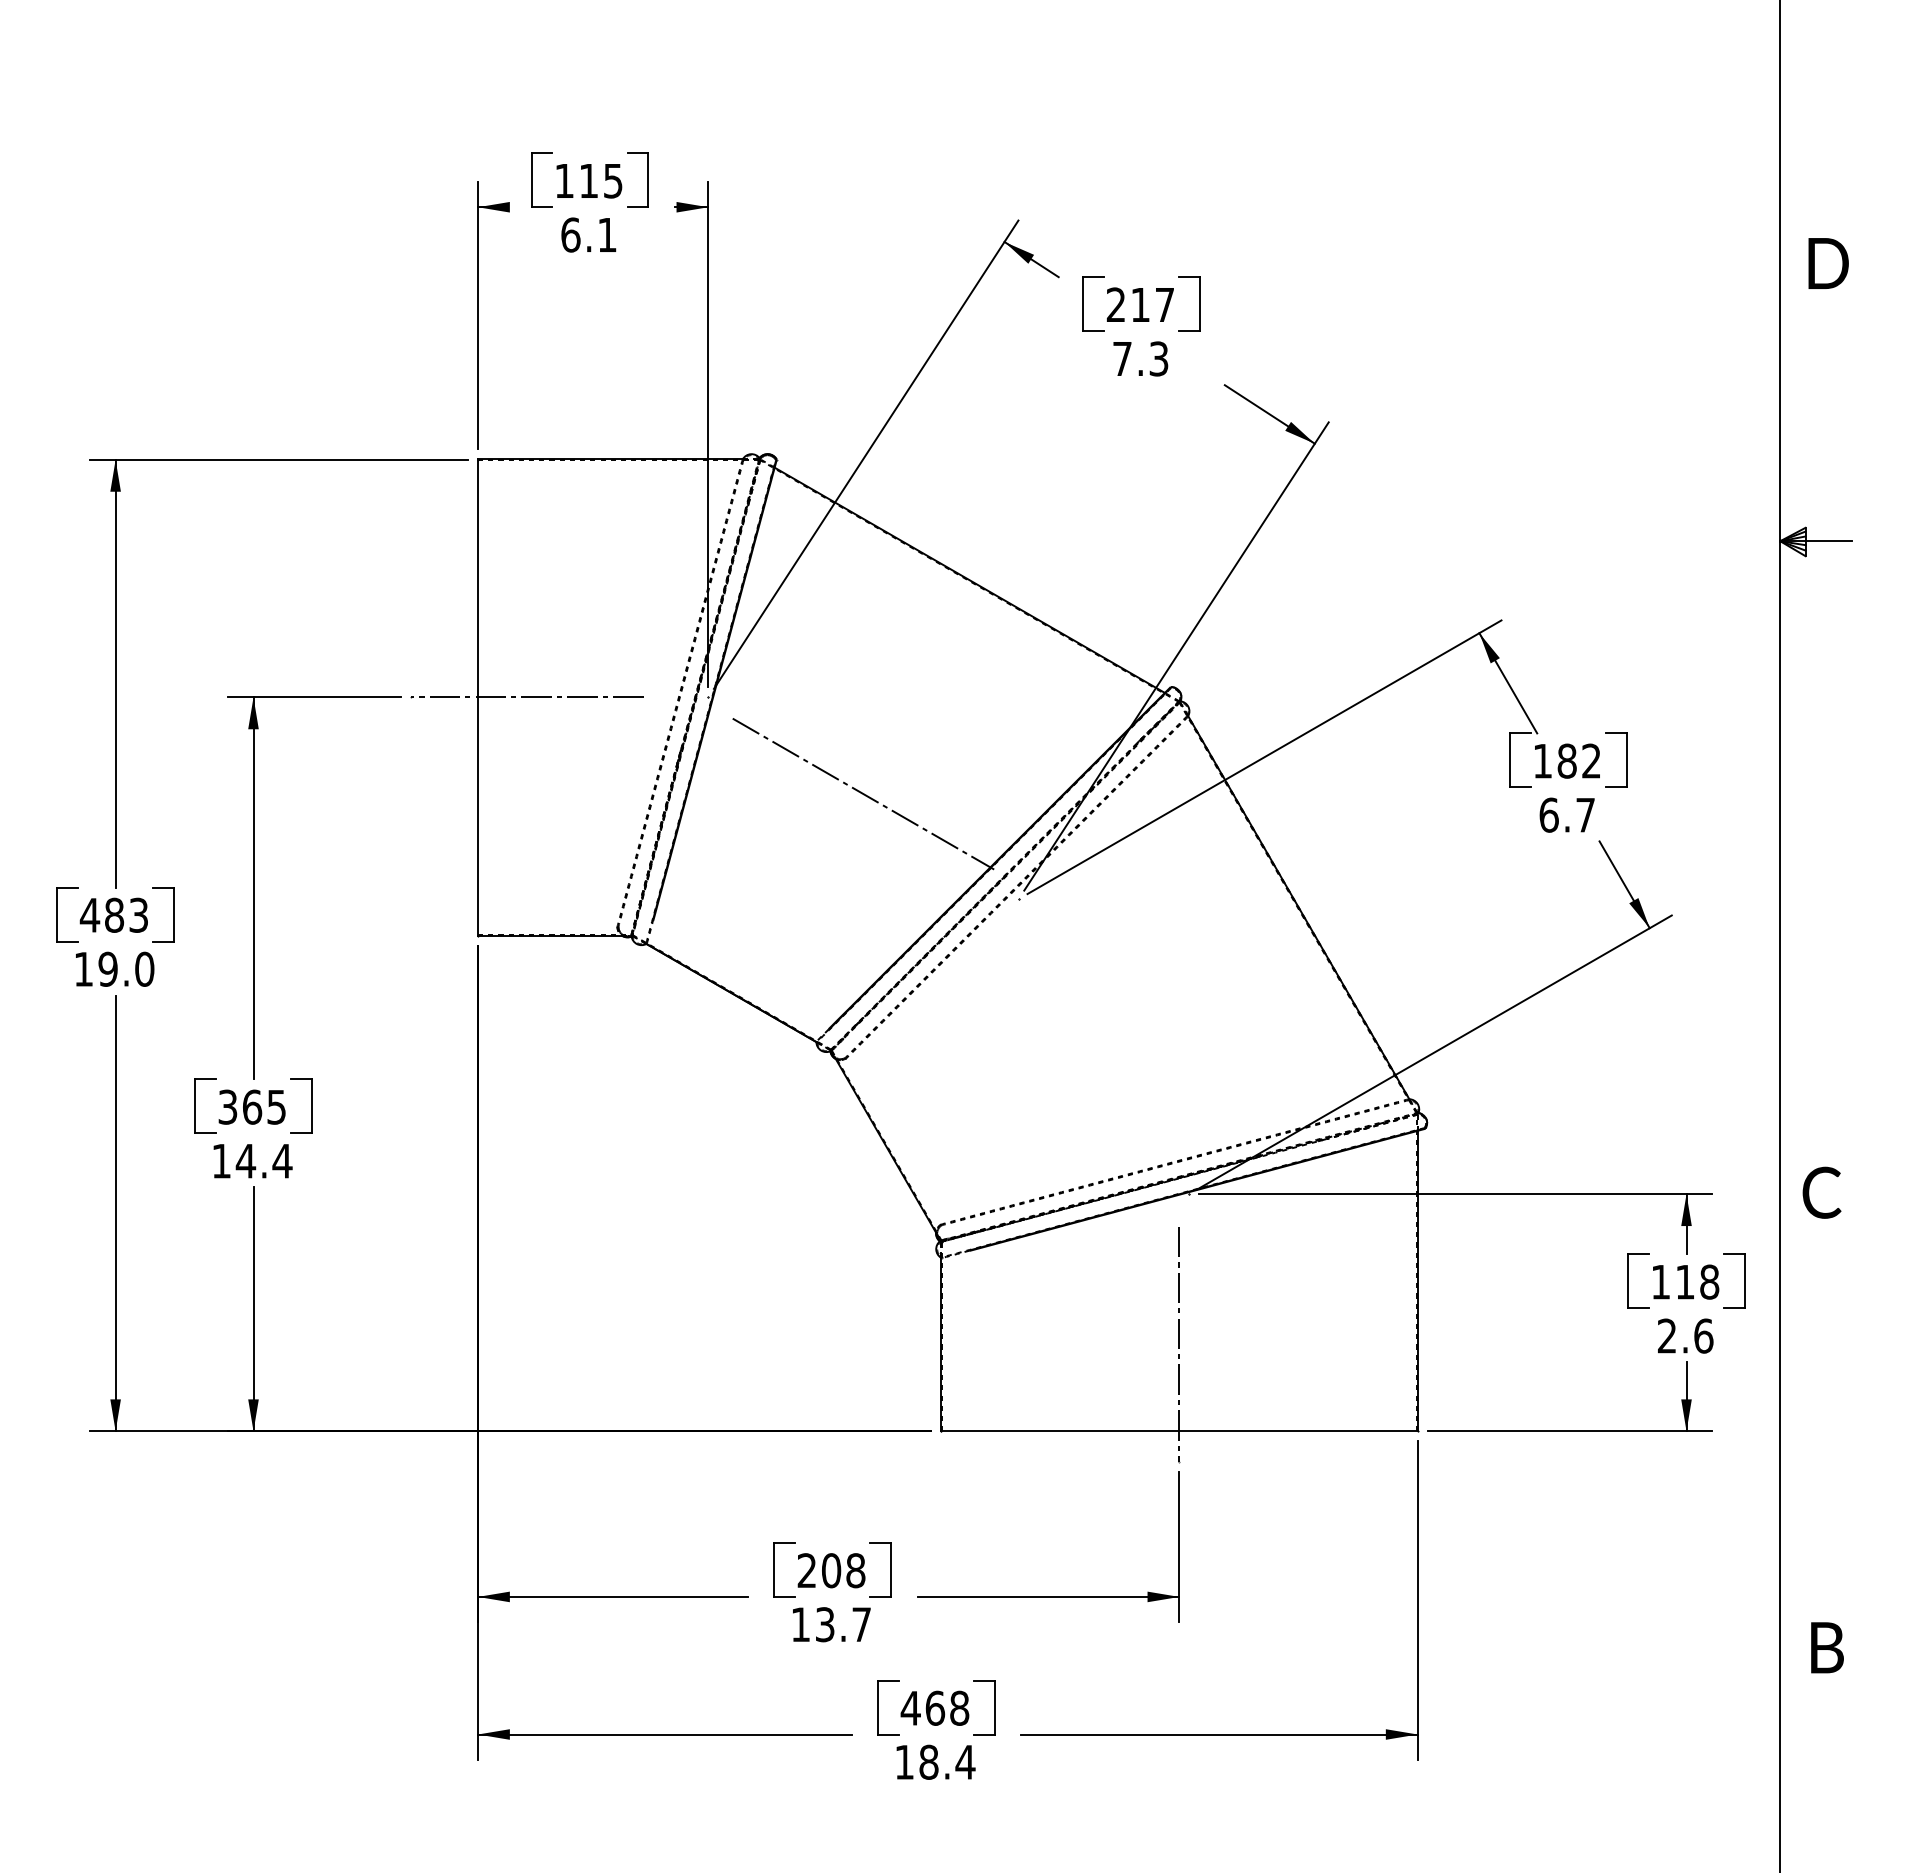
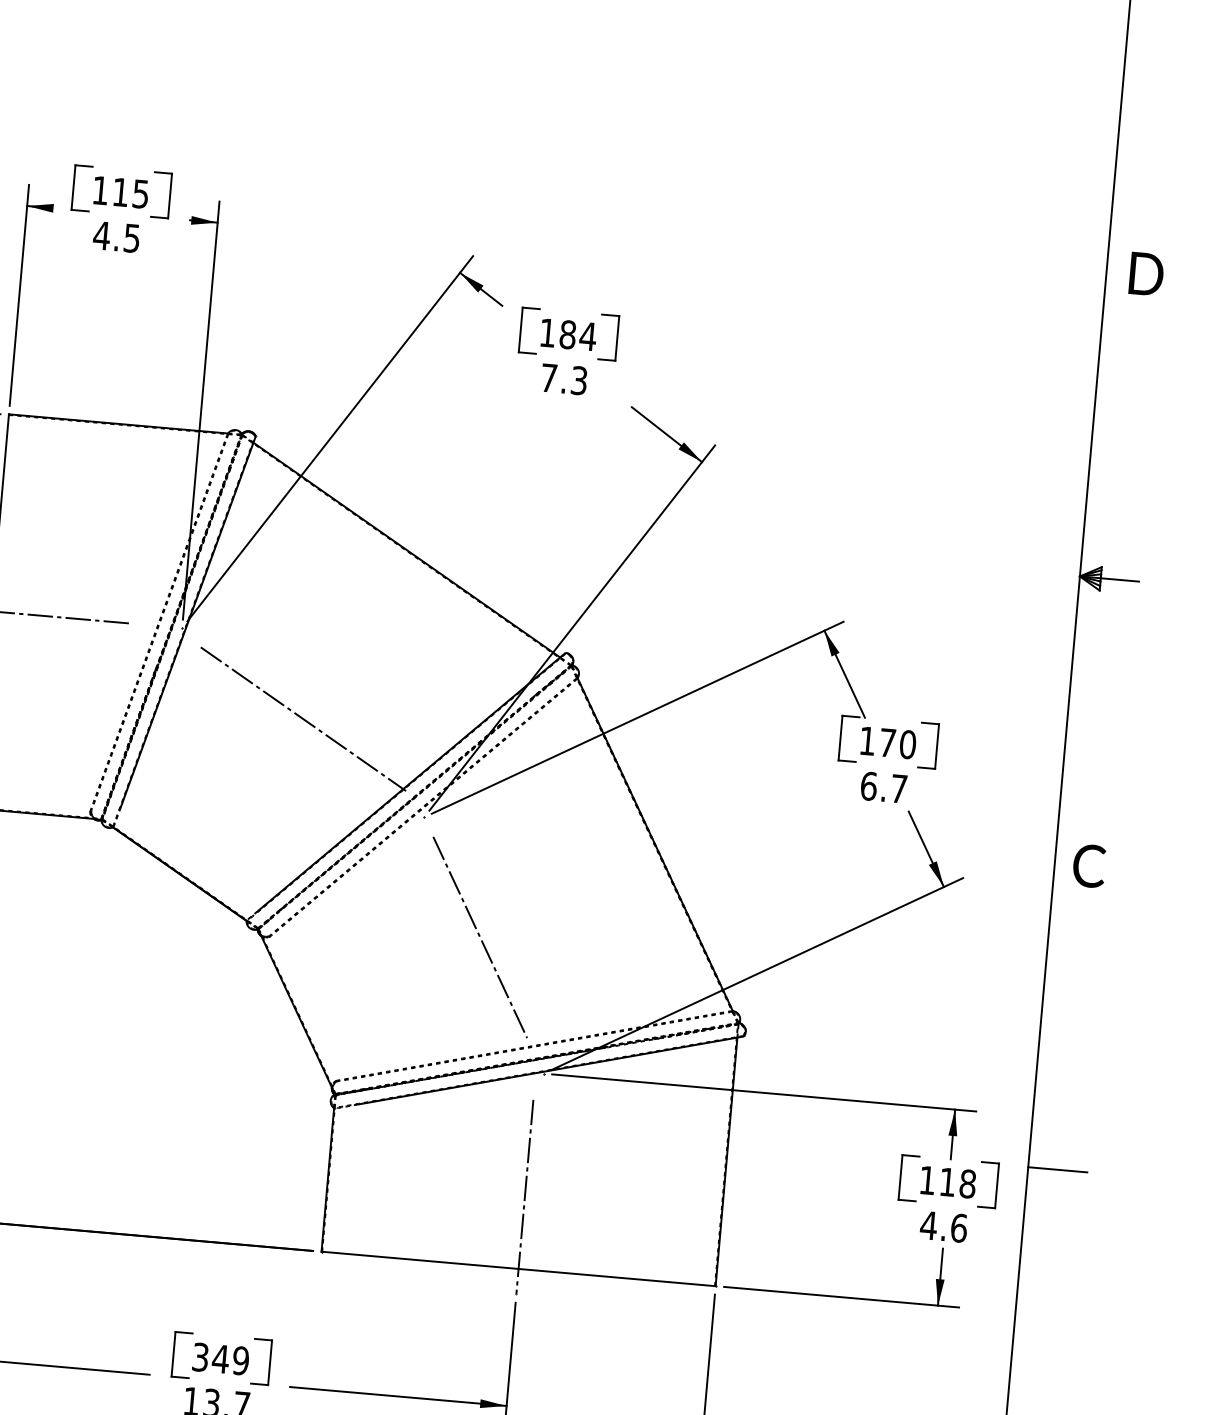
text: (588, 234) -> (116, 236), 6.1 -> 4.5
text: (1828, 263) -> (1146, 274), moved
text: (1140, 304) -> (567, 334), 217 -> 184
text: (1579, 760) -> (898, 743), 182 -> 170
line: (1098, 1037) -> (480, 937), added
text: (1821, 1192) -> (1088, 865), moved
line: (1815, 1255) -> (1057, 1169), added
text: (1667, 1335) -> (929, 1225), 2.6 -> 4.6
text: (831, 1570) -> (220, 1358), 208 -> 349

